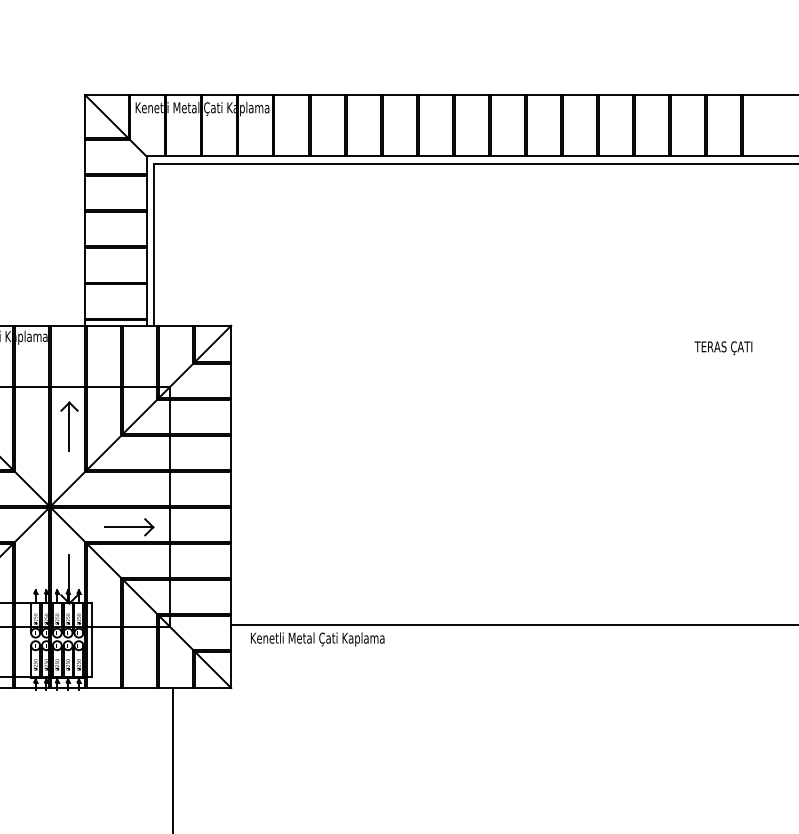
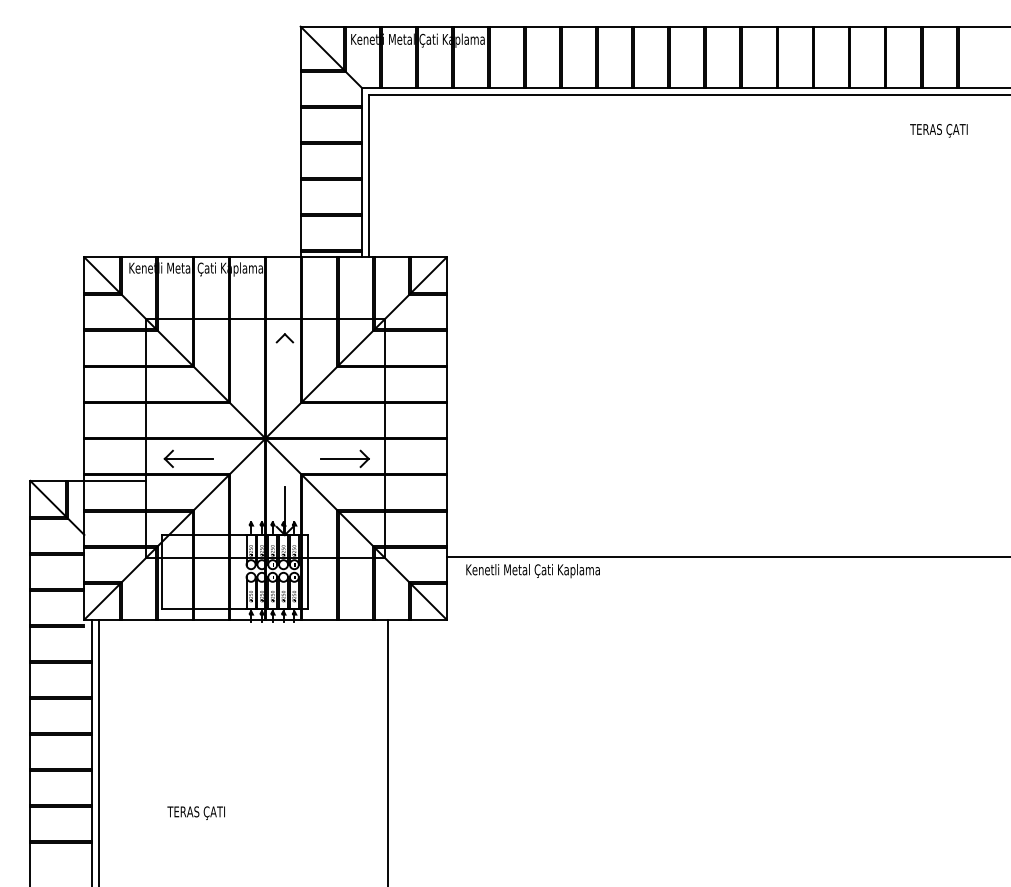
text: (723, 347) -> (938, 130), moved
line: (69, 426) -> (284, 358), removed

